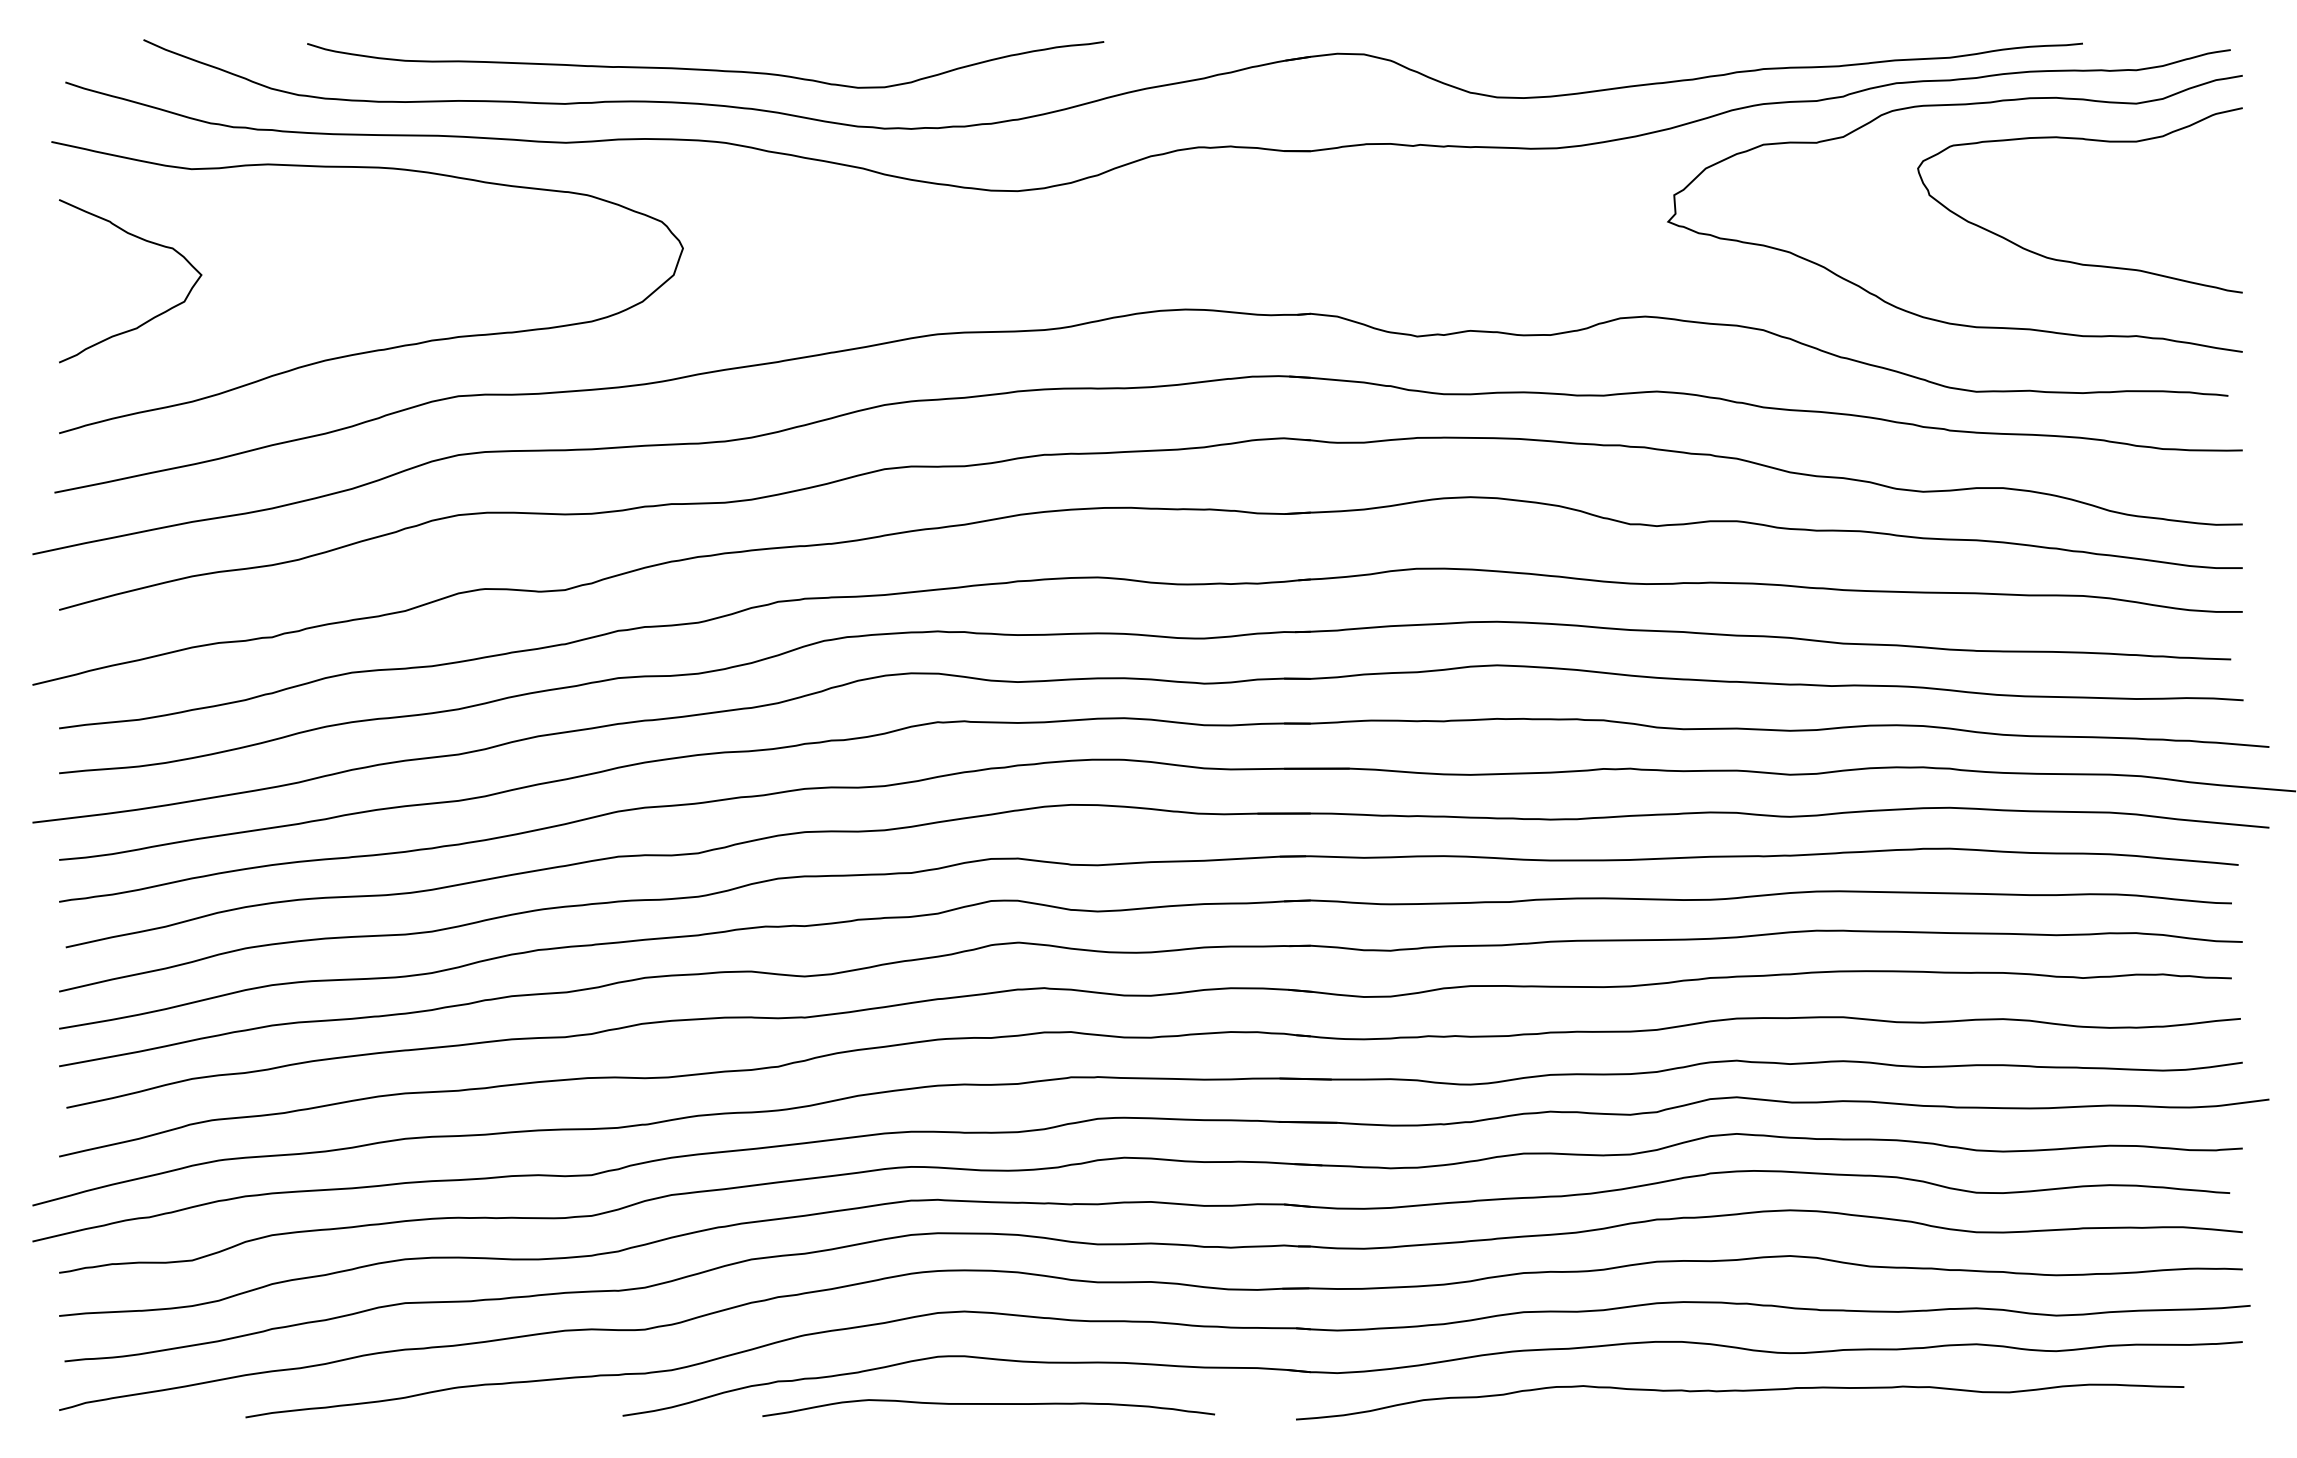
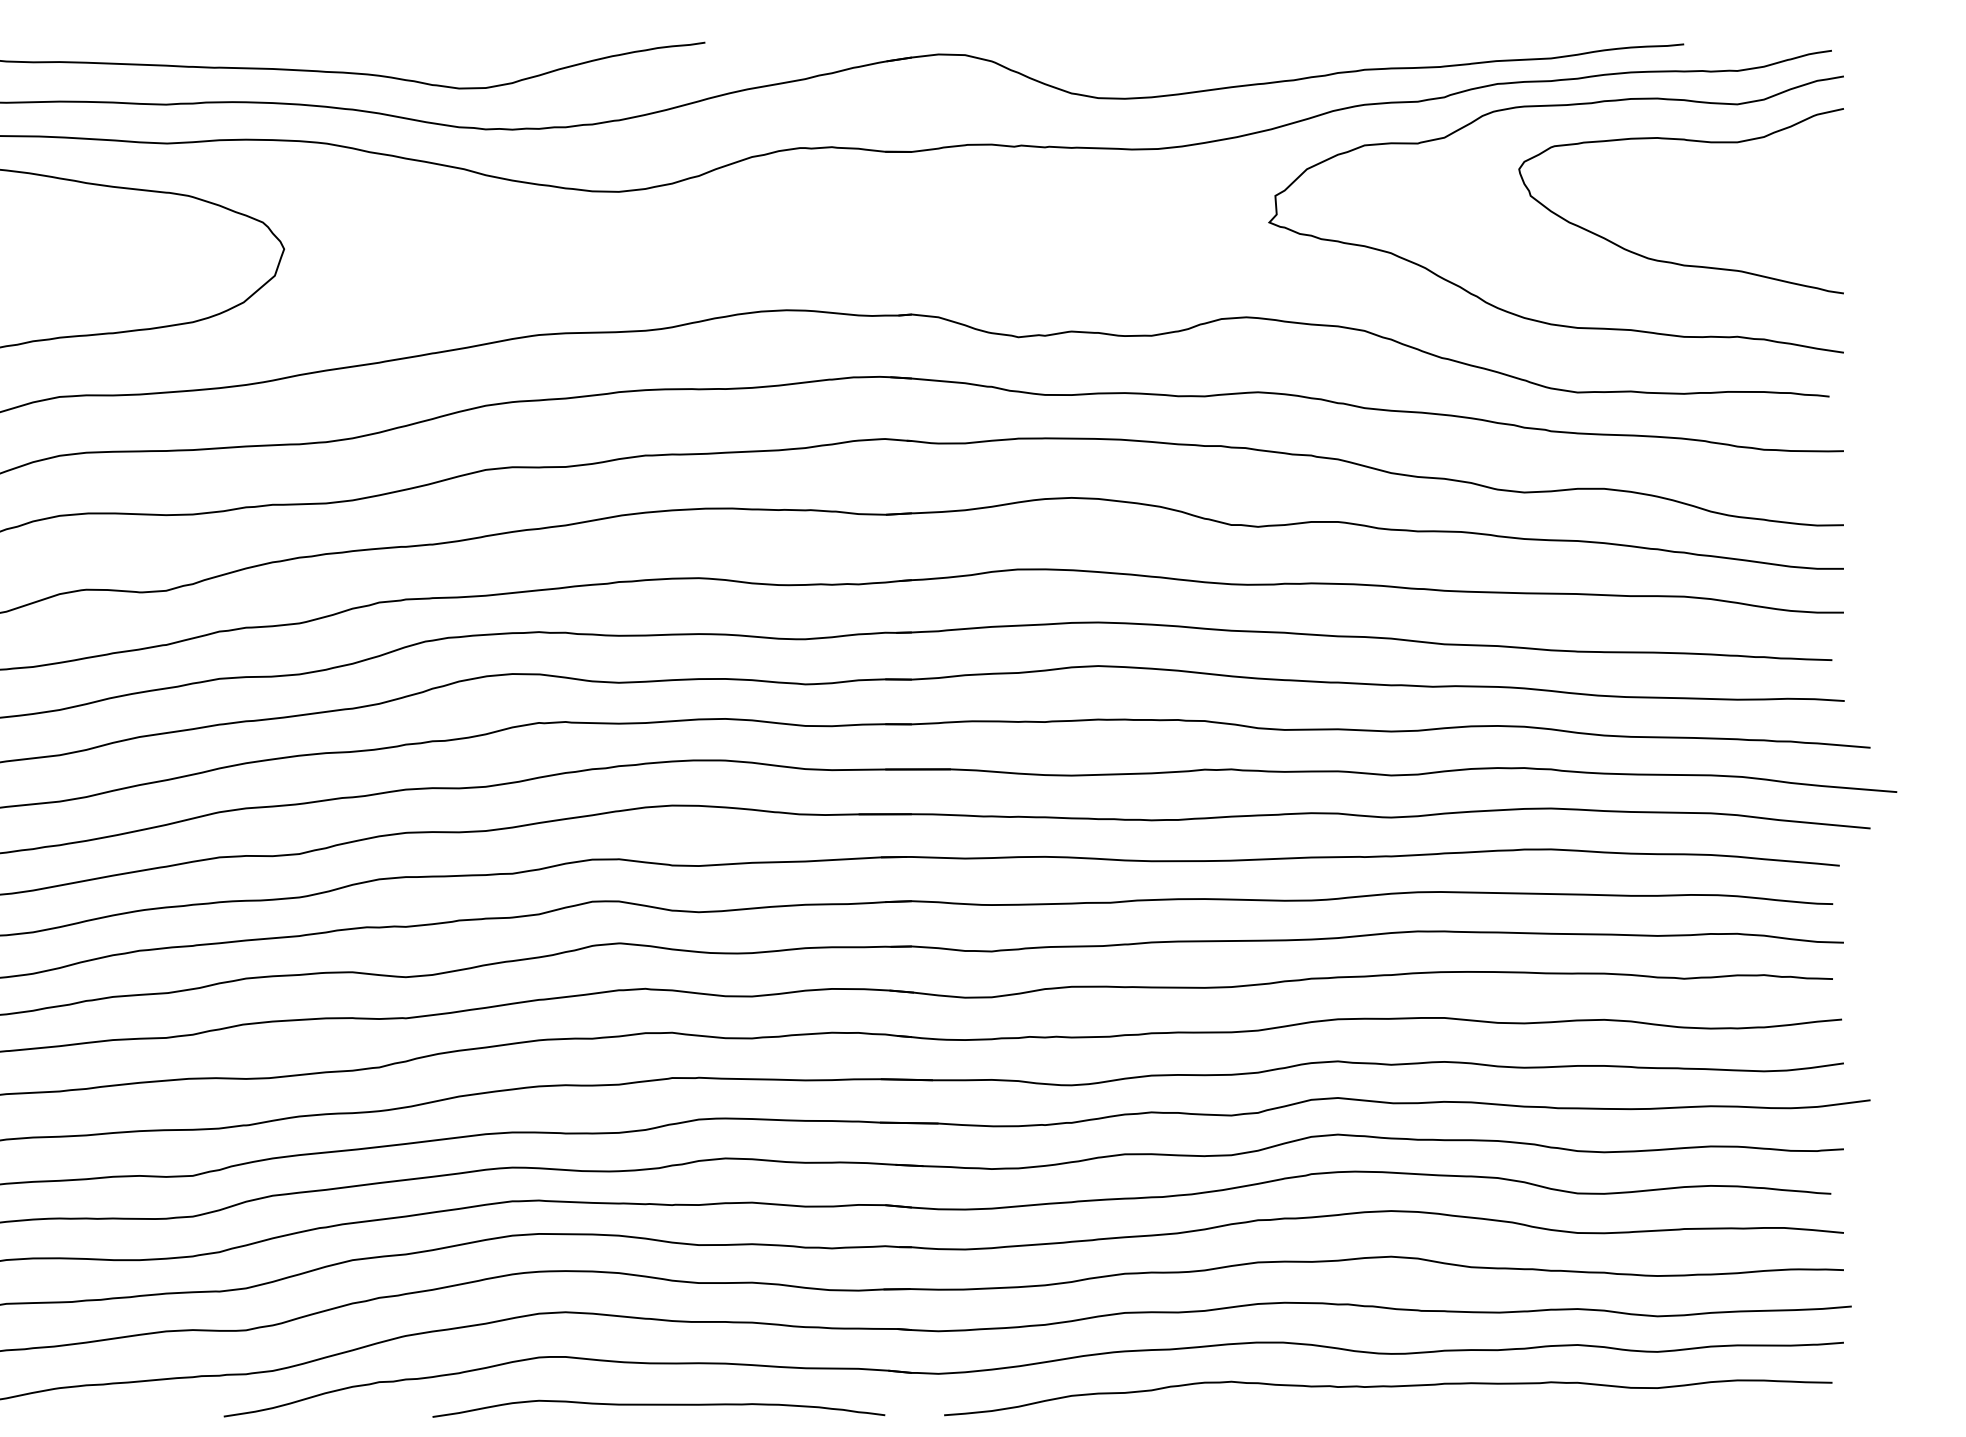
curve: (1740, 1391) -> (1388, 1387), moved
curve: (988, 1404) -> (658, 1405), moved

